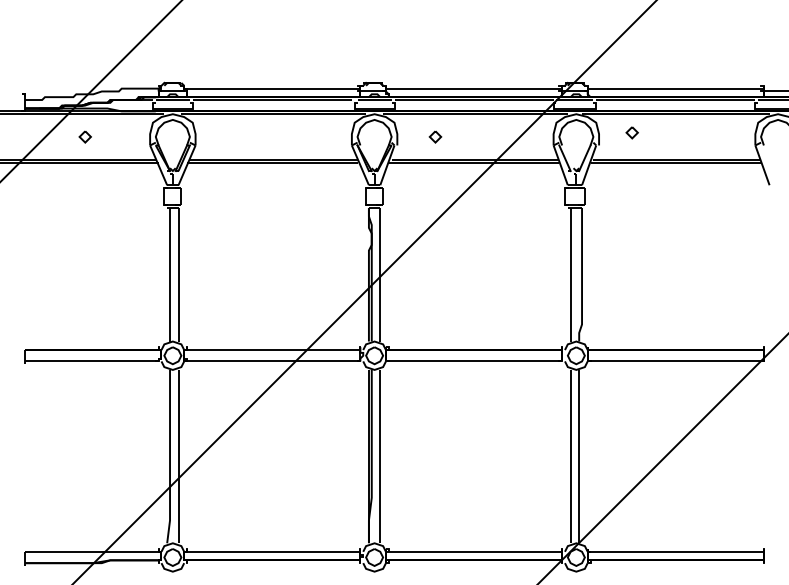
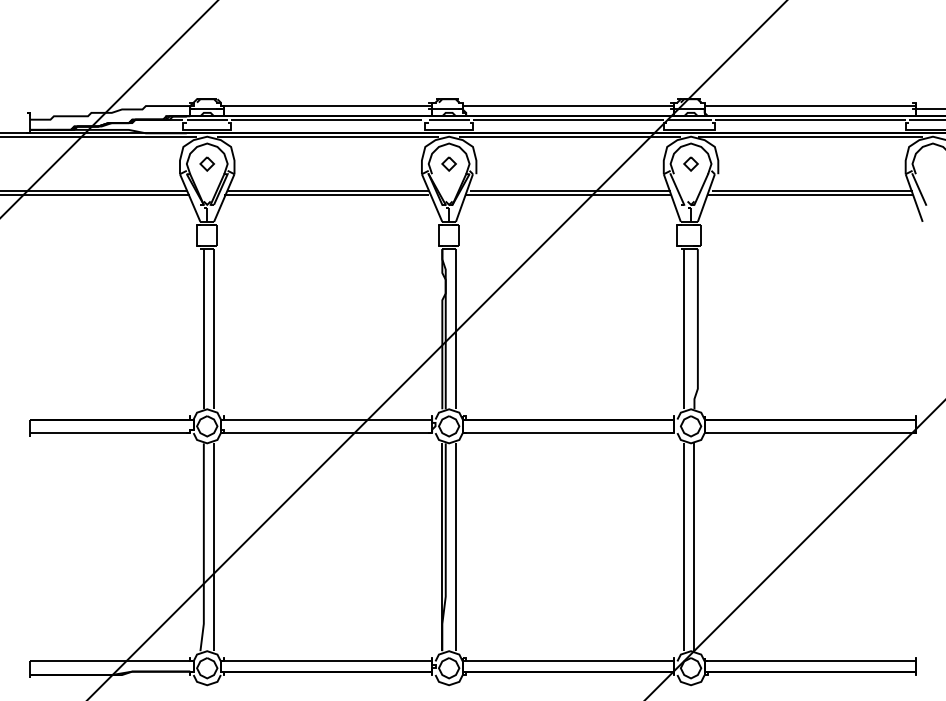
part: (631, 132) -> (690, 163), moved
part: (84, 136) -> (206, 163), moved
part: (434, 136) -> (448, 163), moved
line: (766, 158) -> (919, 189), added

